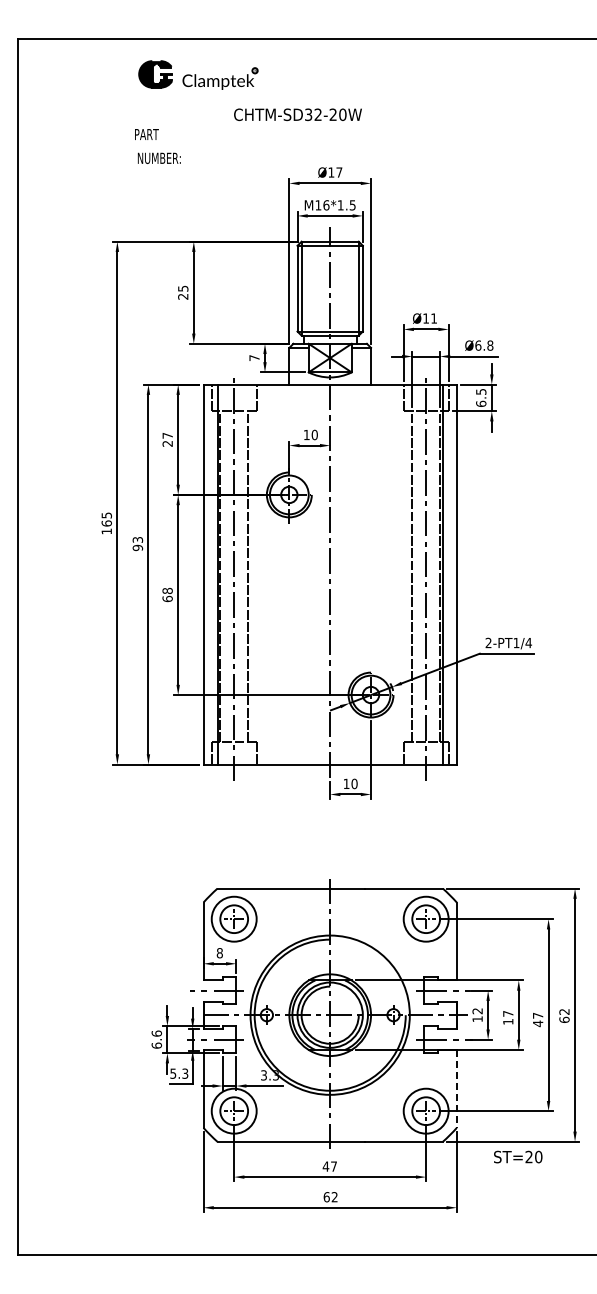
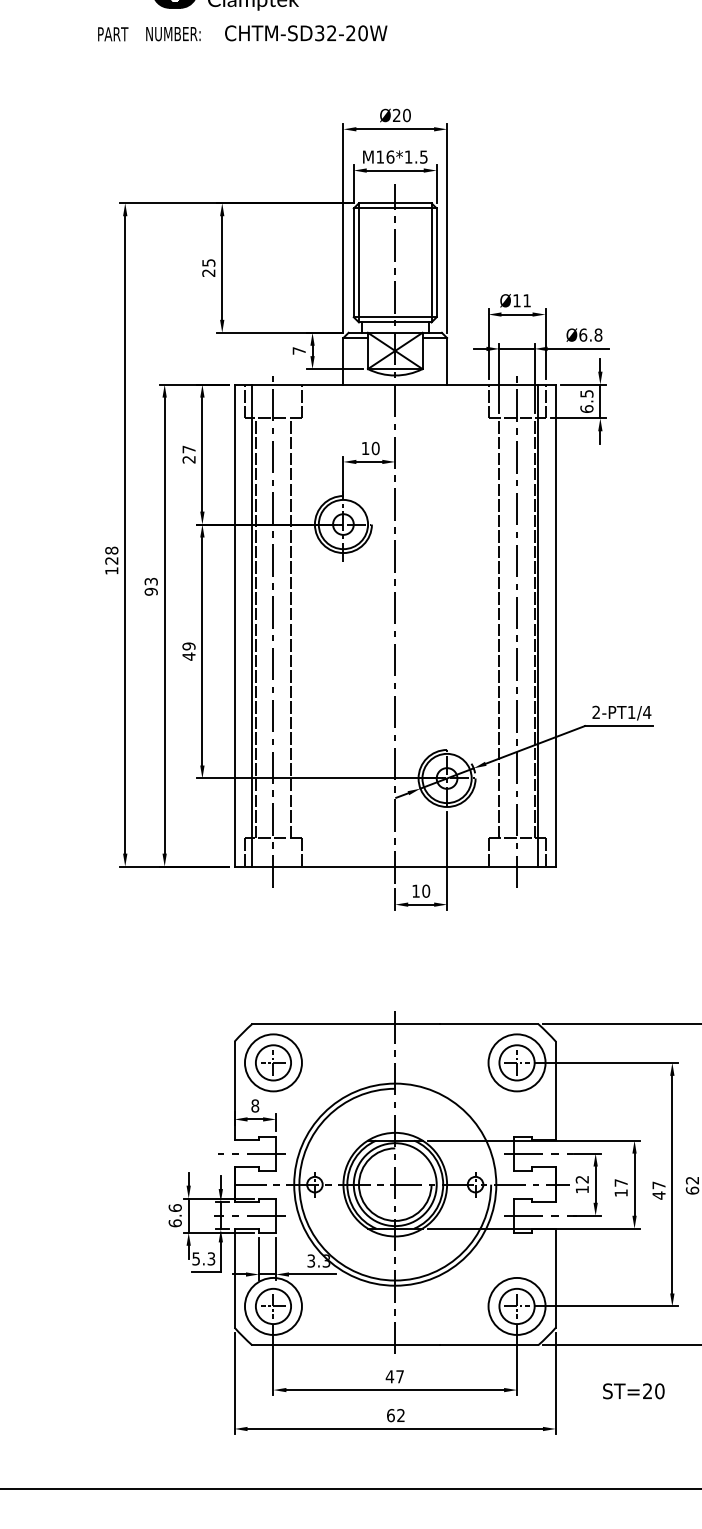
text: (297, 114) -> (305, 32), moved
text: (146, 134) -> (112, 34), moved
text: (159, 157) -> (173, 32), moved
text: (335, 172) -> (401, 115), Ø17 -> Ø20
text: (106, 519) -> (111, 555), 165 -> 128
text: (167, 594) -> (188, 650), 68 -> 49
line: (456, 1089) -> (555, 1278), dashed -> solid
text: (518, 1156) -> (634, 1390), moved

